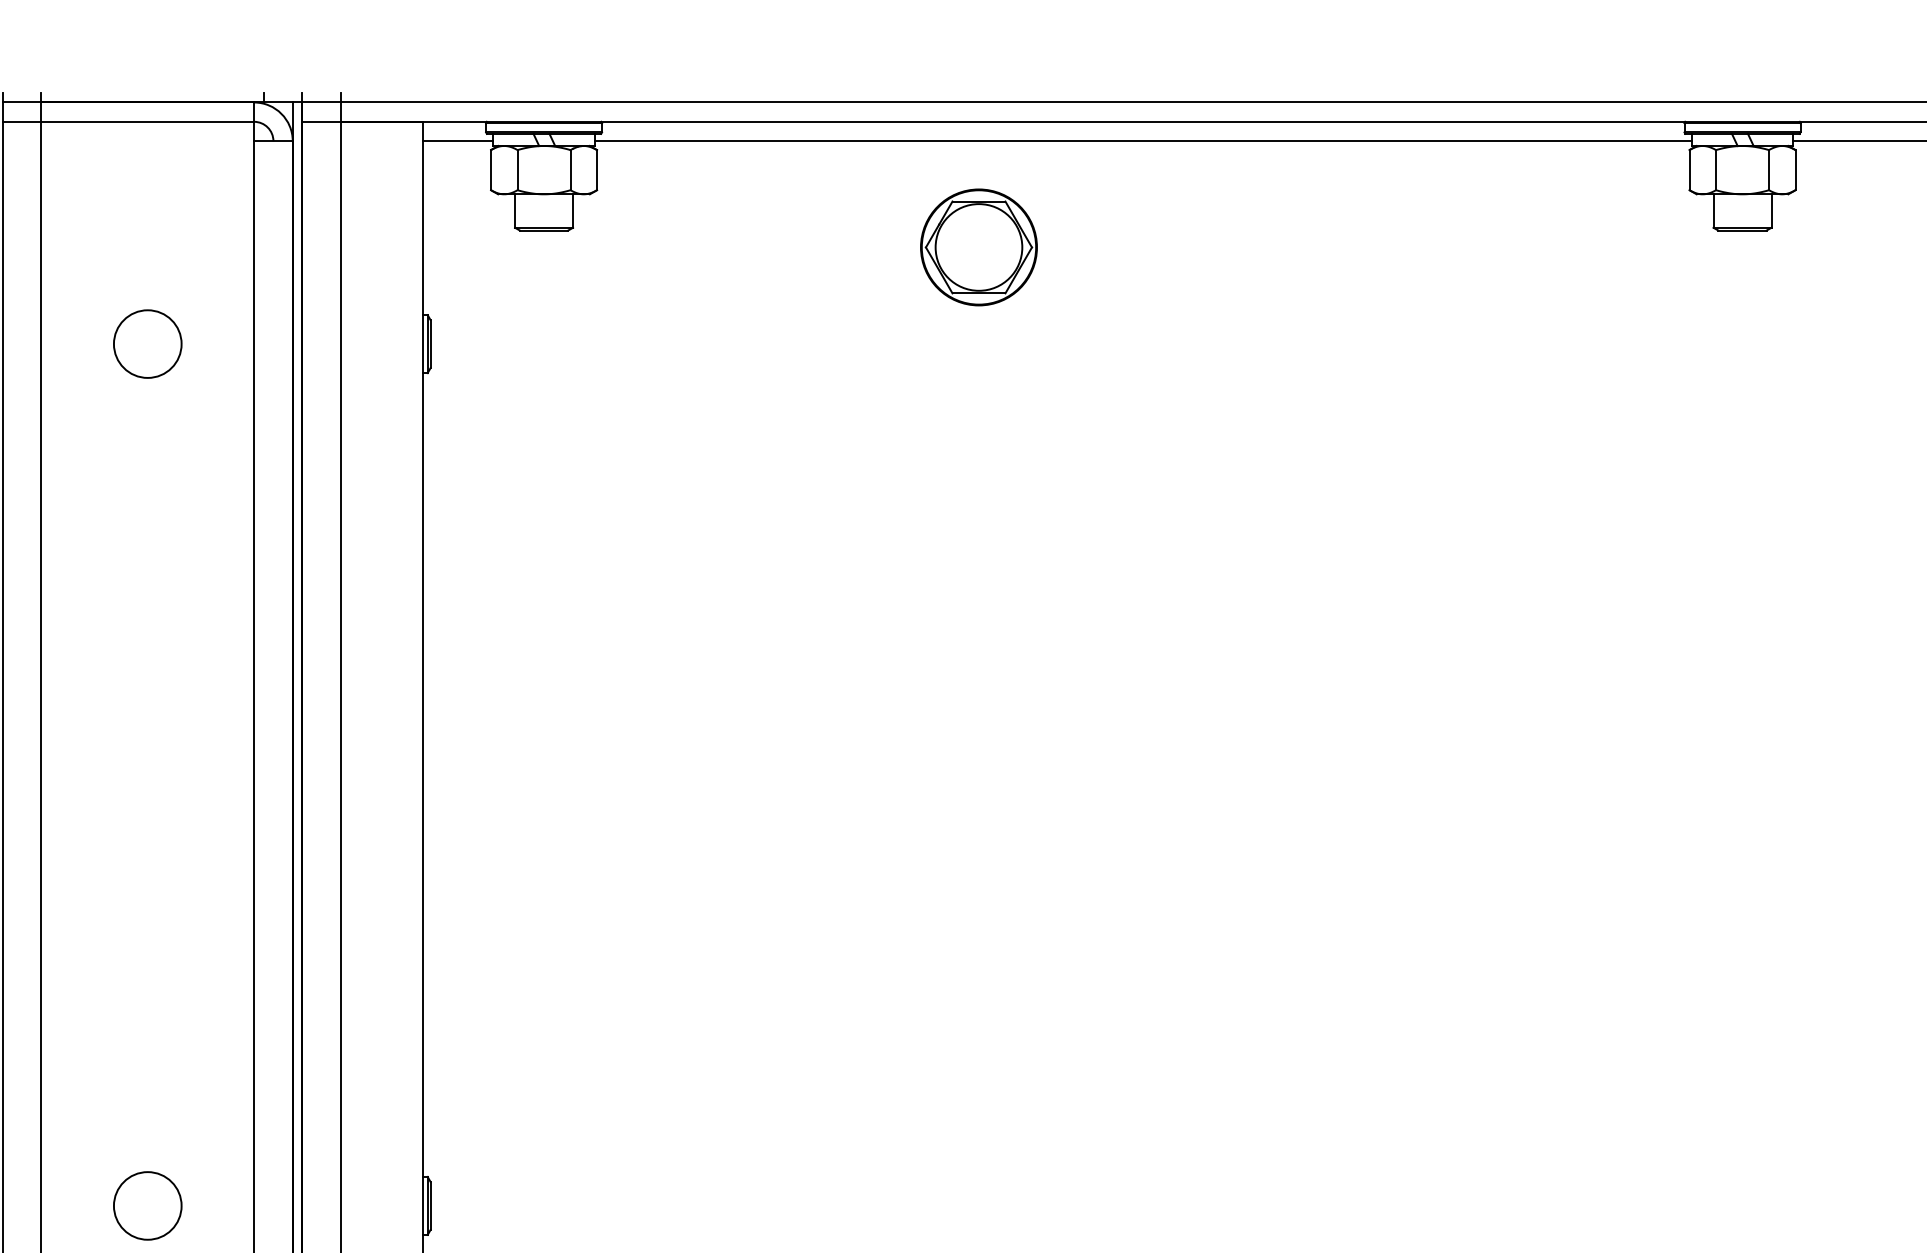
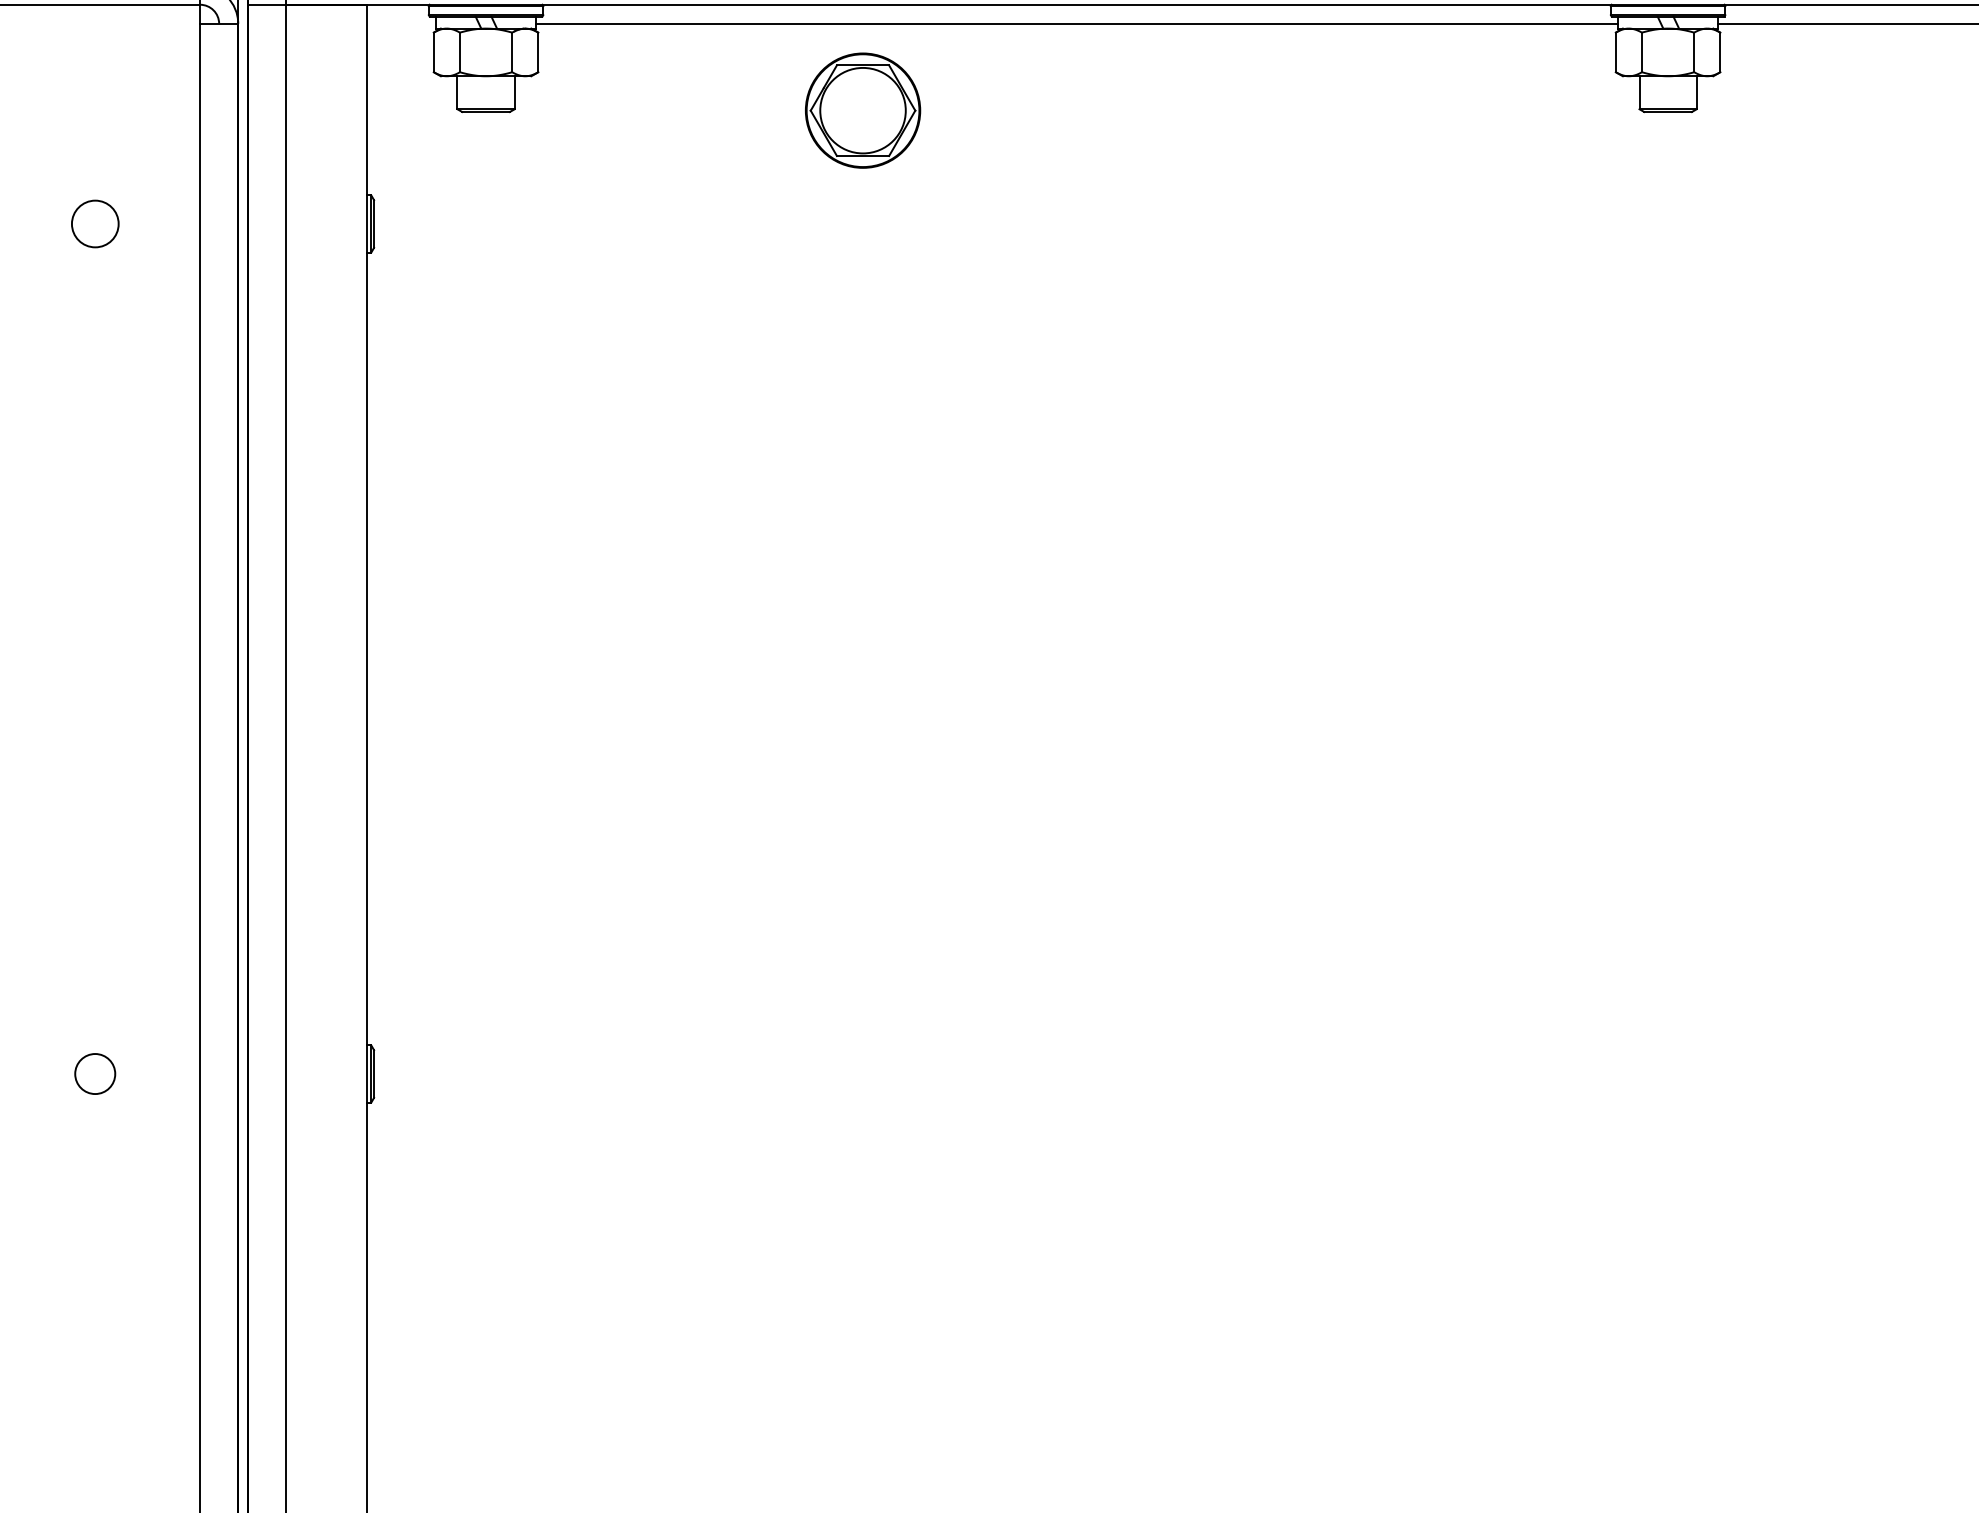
line: (458, 140) -> (401, 23), removed
part: (979, 247) -> (863, 110), moved
circle: (148, 343) -> (95, 223), size x0.7
circle: (147, 1205) -> (94, 1073), size x0.6

